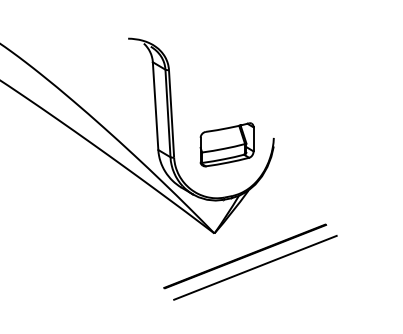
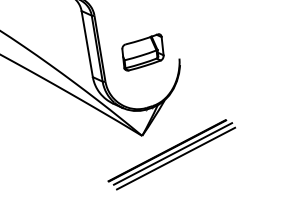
part: (226, 144) -> (142, 52), moved
line: (251, 261) -> (172, 154), added

